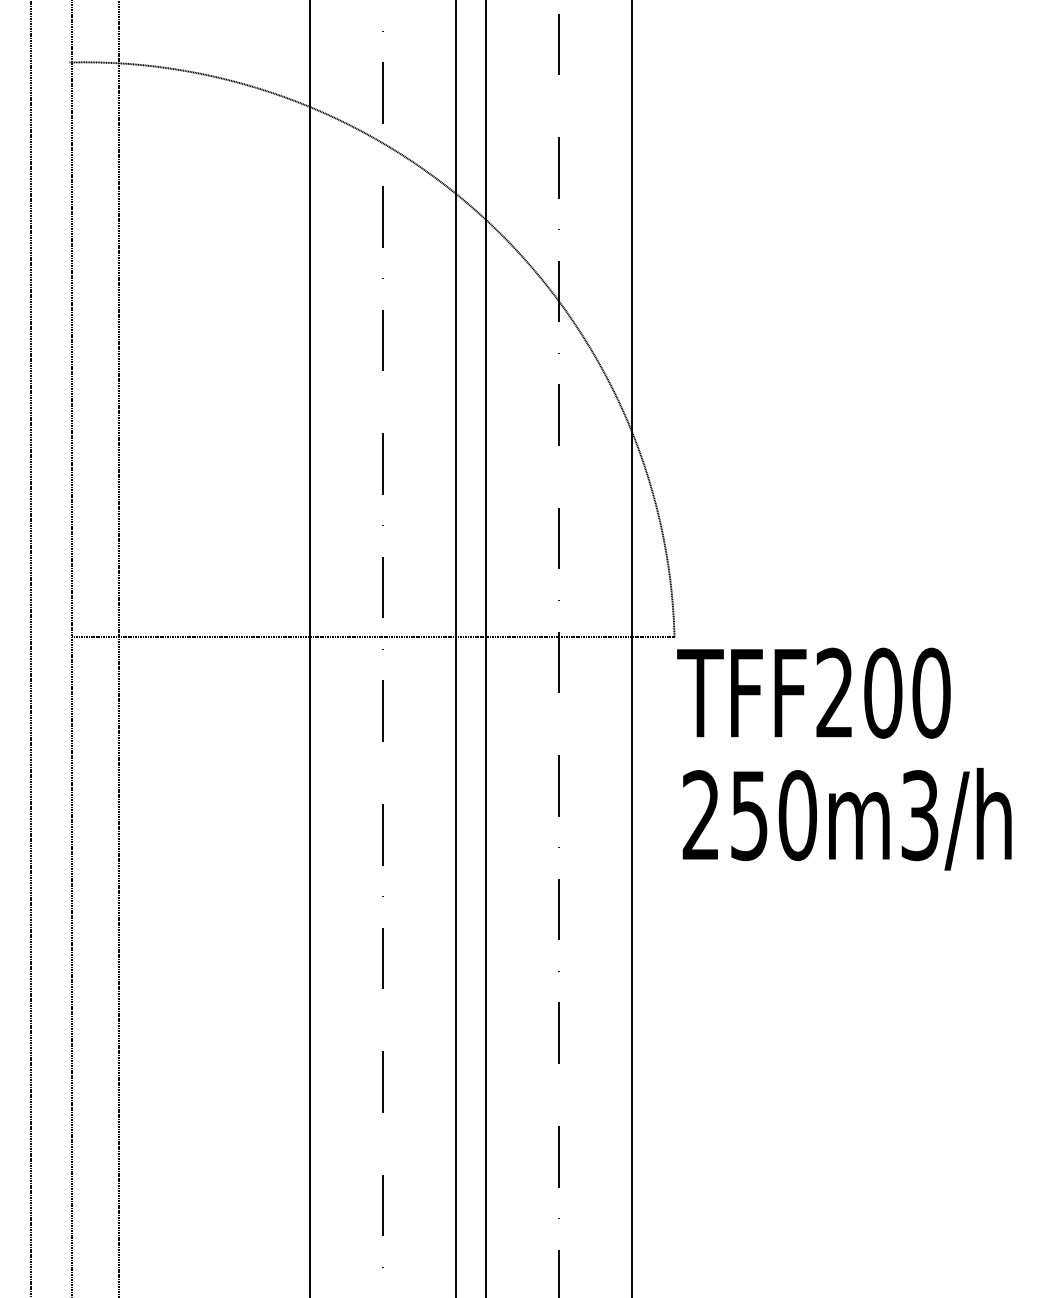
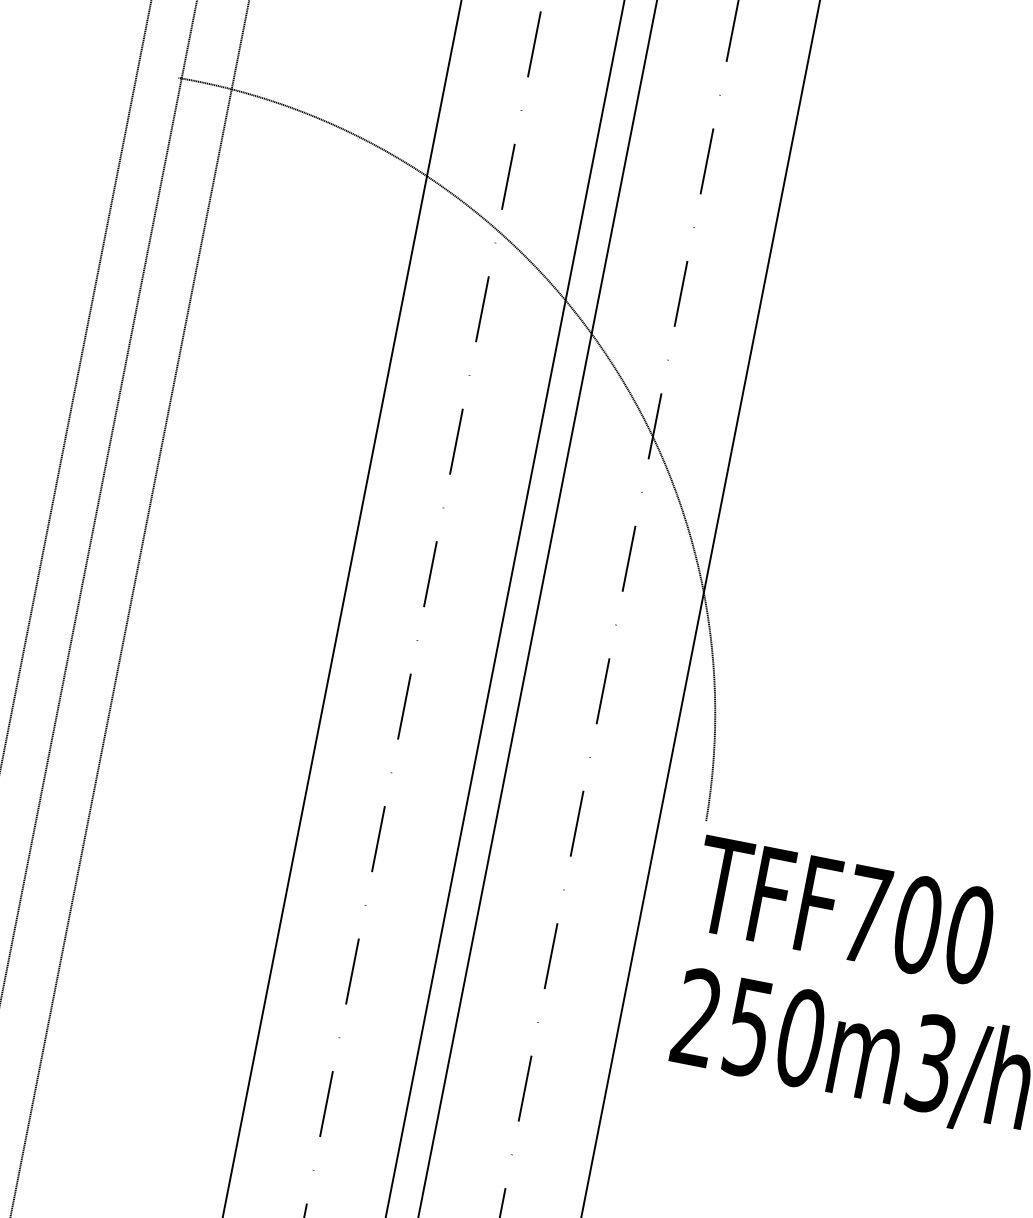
line: (373, 637) -> (383, 758), removed
text: (834, 692) -> (865, 913), TFF200 -> TFF700

